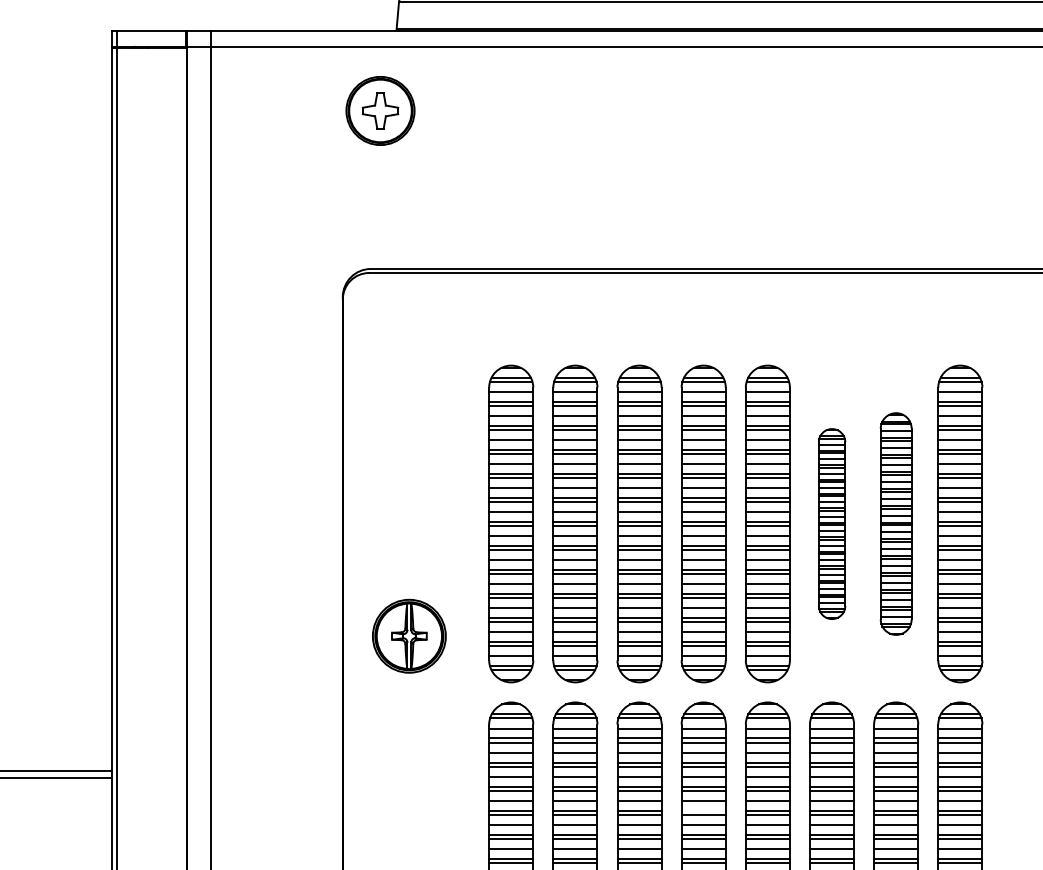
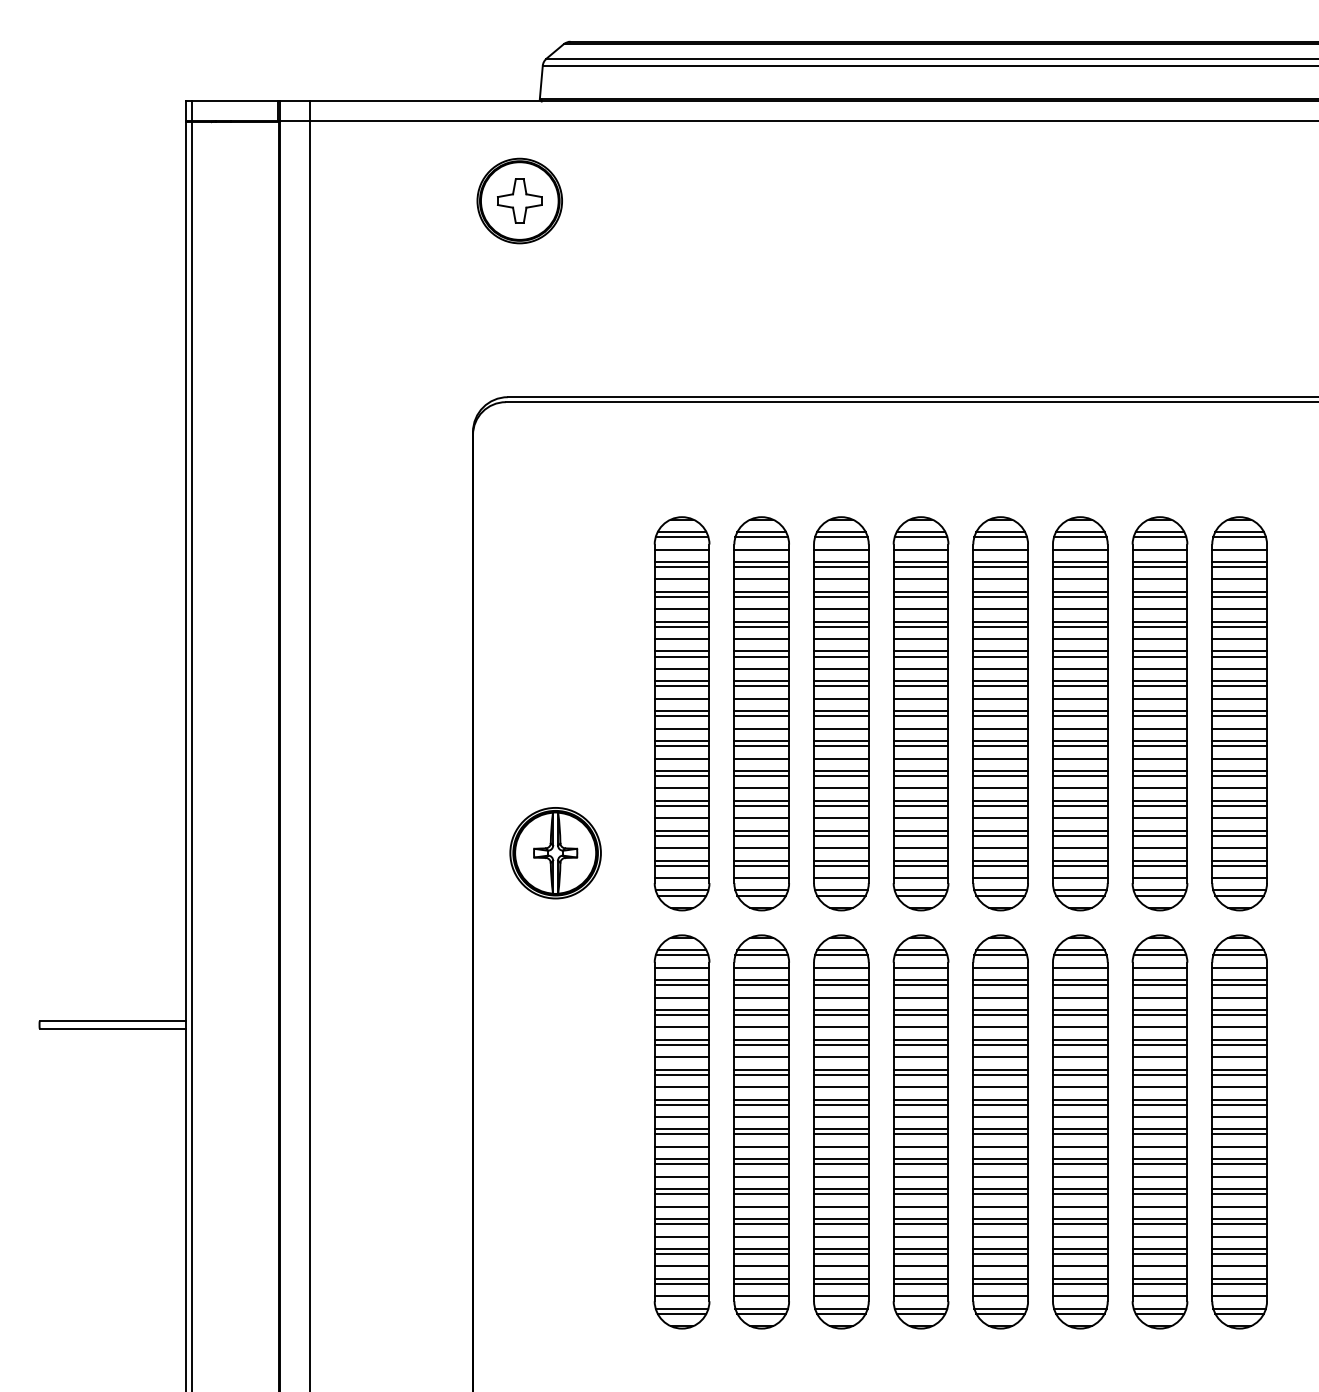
part: (832, 523) -> (1080, 713), size x1.67
part: (895, 523) -> (1159, 713), size x1.43
line: (703, 810) -> (920, 1069), added

